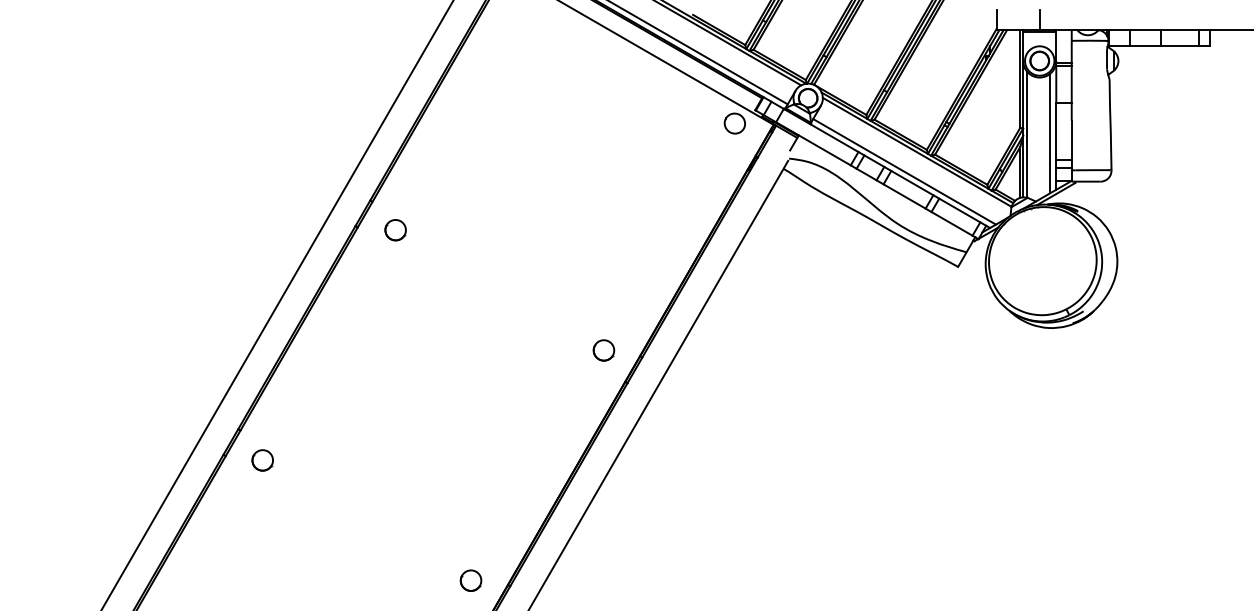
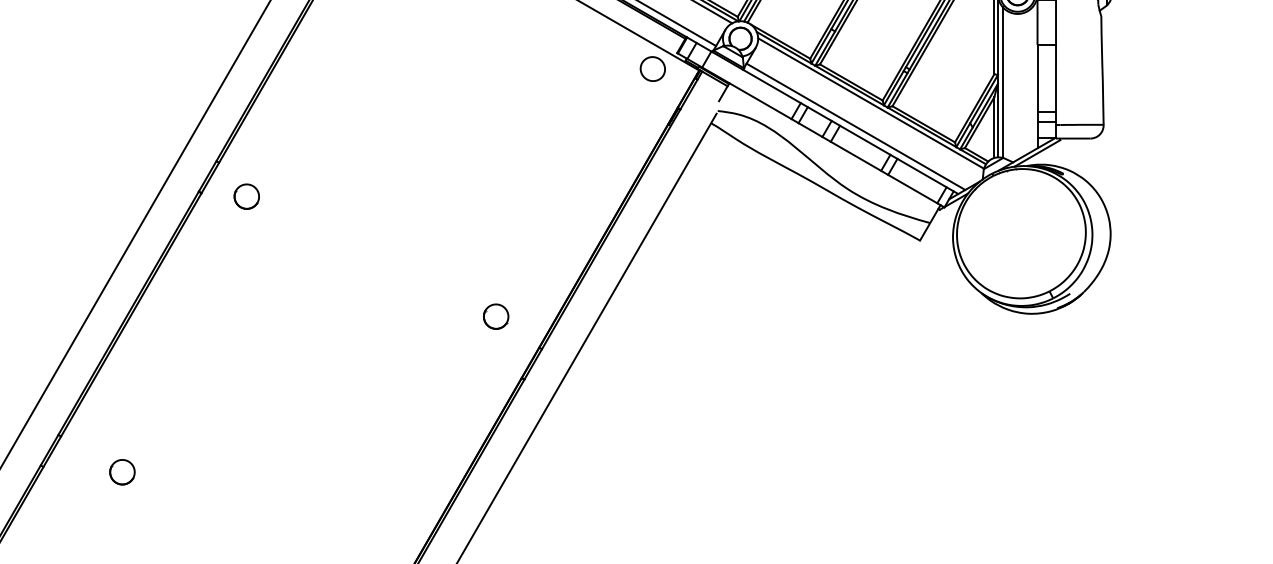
line: (1050, 133) -> (1030, 80), removed
part: (603, 350) -> (495, 316), moved
part: (262, 460) -> (122, 472), moved

